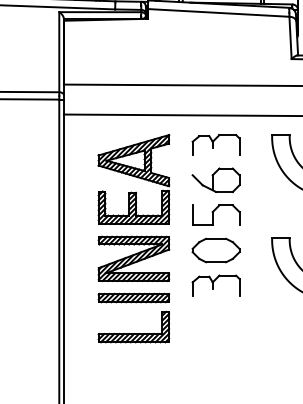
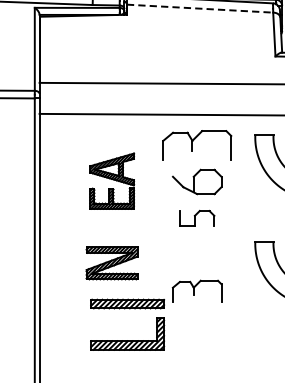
line: (218, 12) -> (199, 8), solid -> dashed
part: (215, 144) -> (196, 144), size x1.4
part: (133, 179) -> (111, 181), size x0.6
part: (216, 214) -> (197, 217), size x0.7
part: (215, 250) -> (196, 254), removed
part: (133, 258) -> (111, 263), size x0.7
part: (131, 303) -> (125, 309), moved

